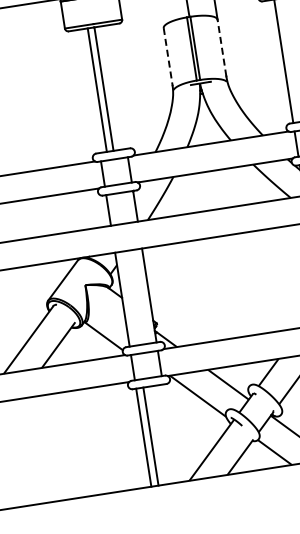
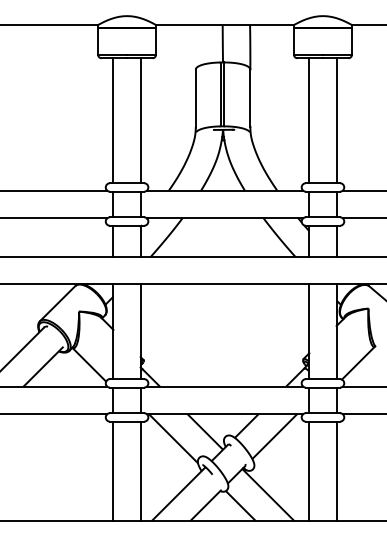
line: (222, 48) -> (250, 98), dashed -> solid
line: (167, 57) -> (195, 99), dashed -> solid
line: (104, 88) -> (113, 120), moved
line: (97, 89) -> (140, 120), moved
line: (150, 435) -> (140, 470), moved

